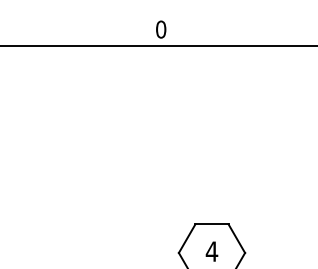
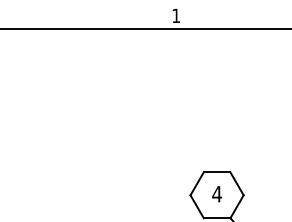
text: (161, 29) -> (176, 15), 0 -> 1

